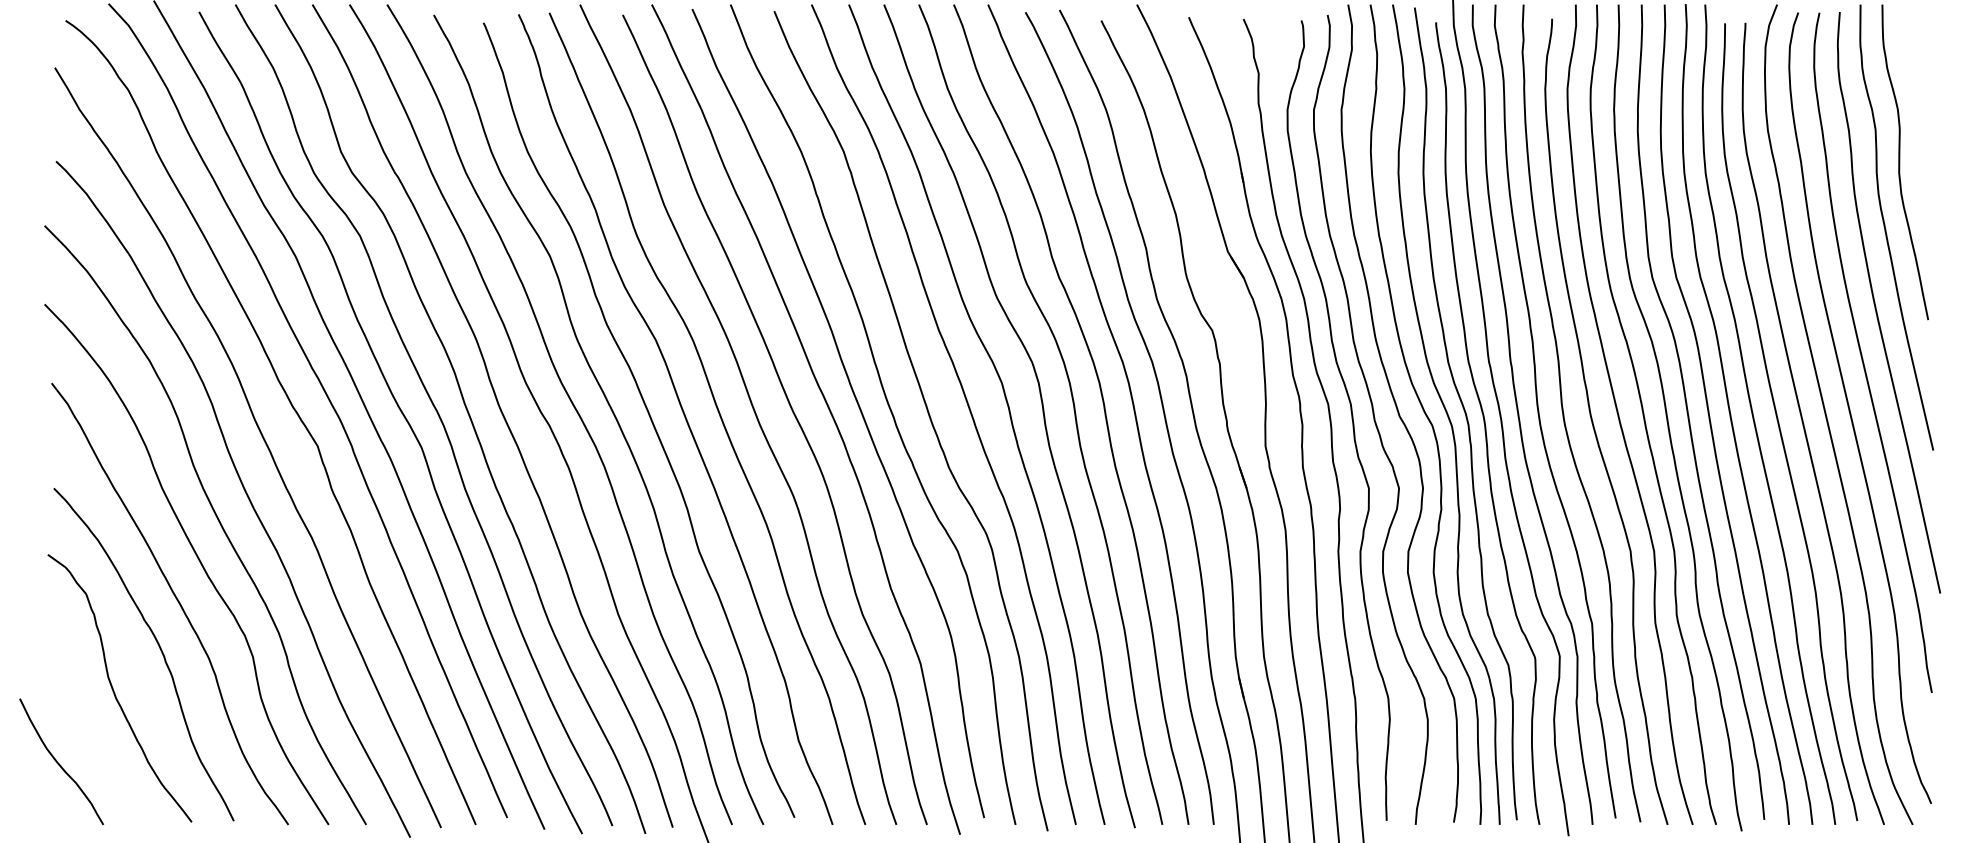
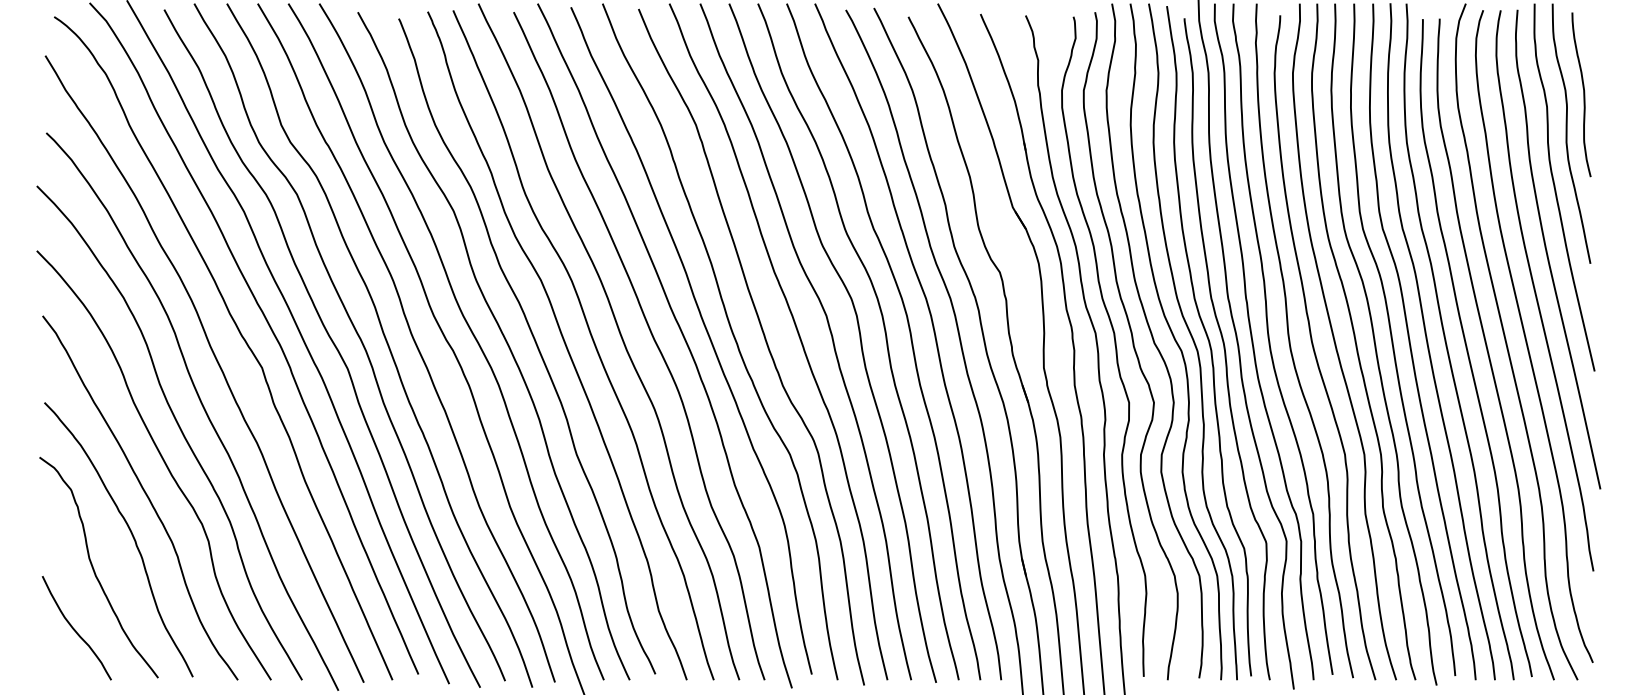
curve: (1919, 114) -> (1583, 94), added
curve: (59, 763) -> (75, 629), moved

